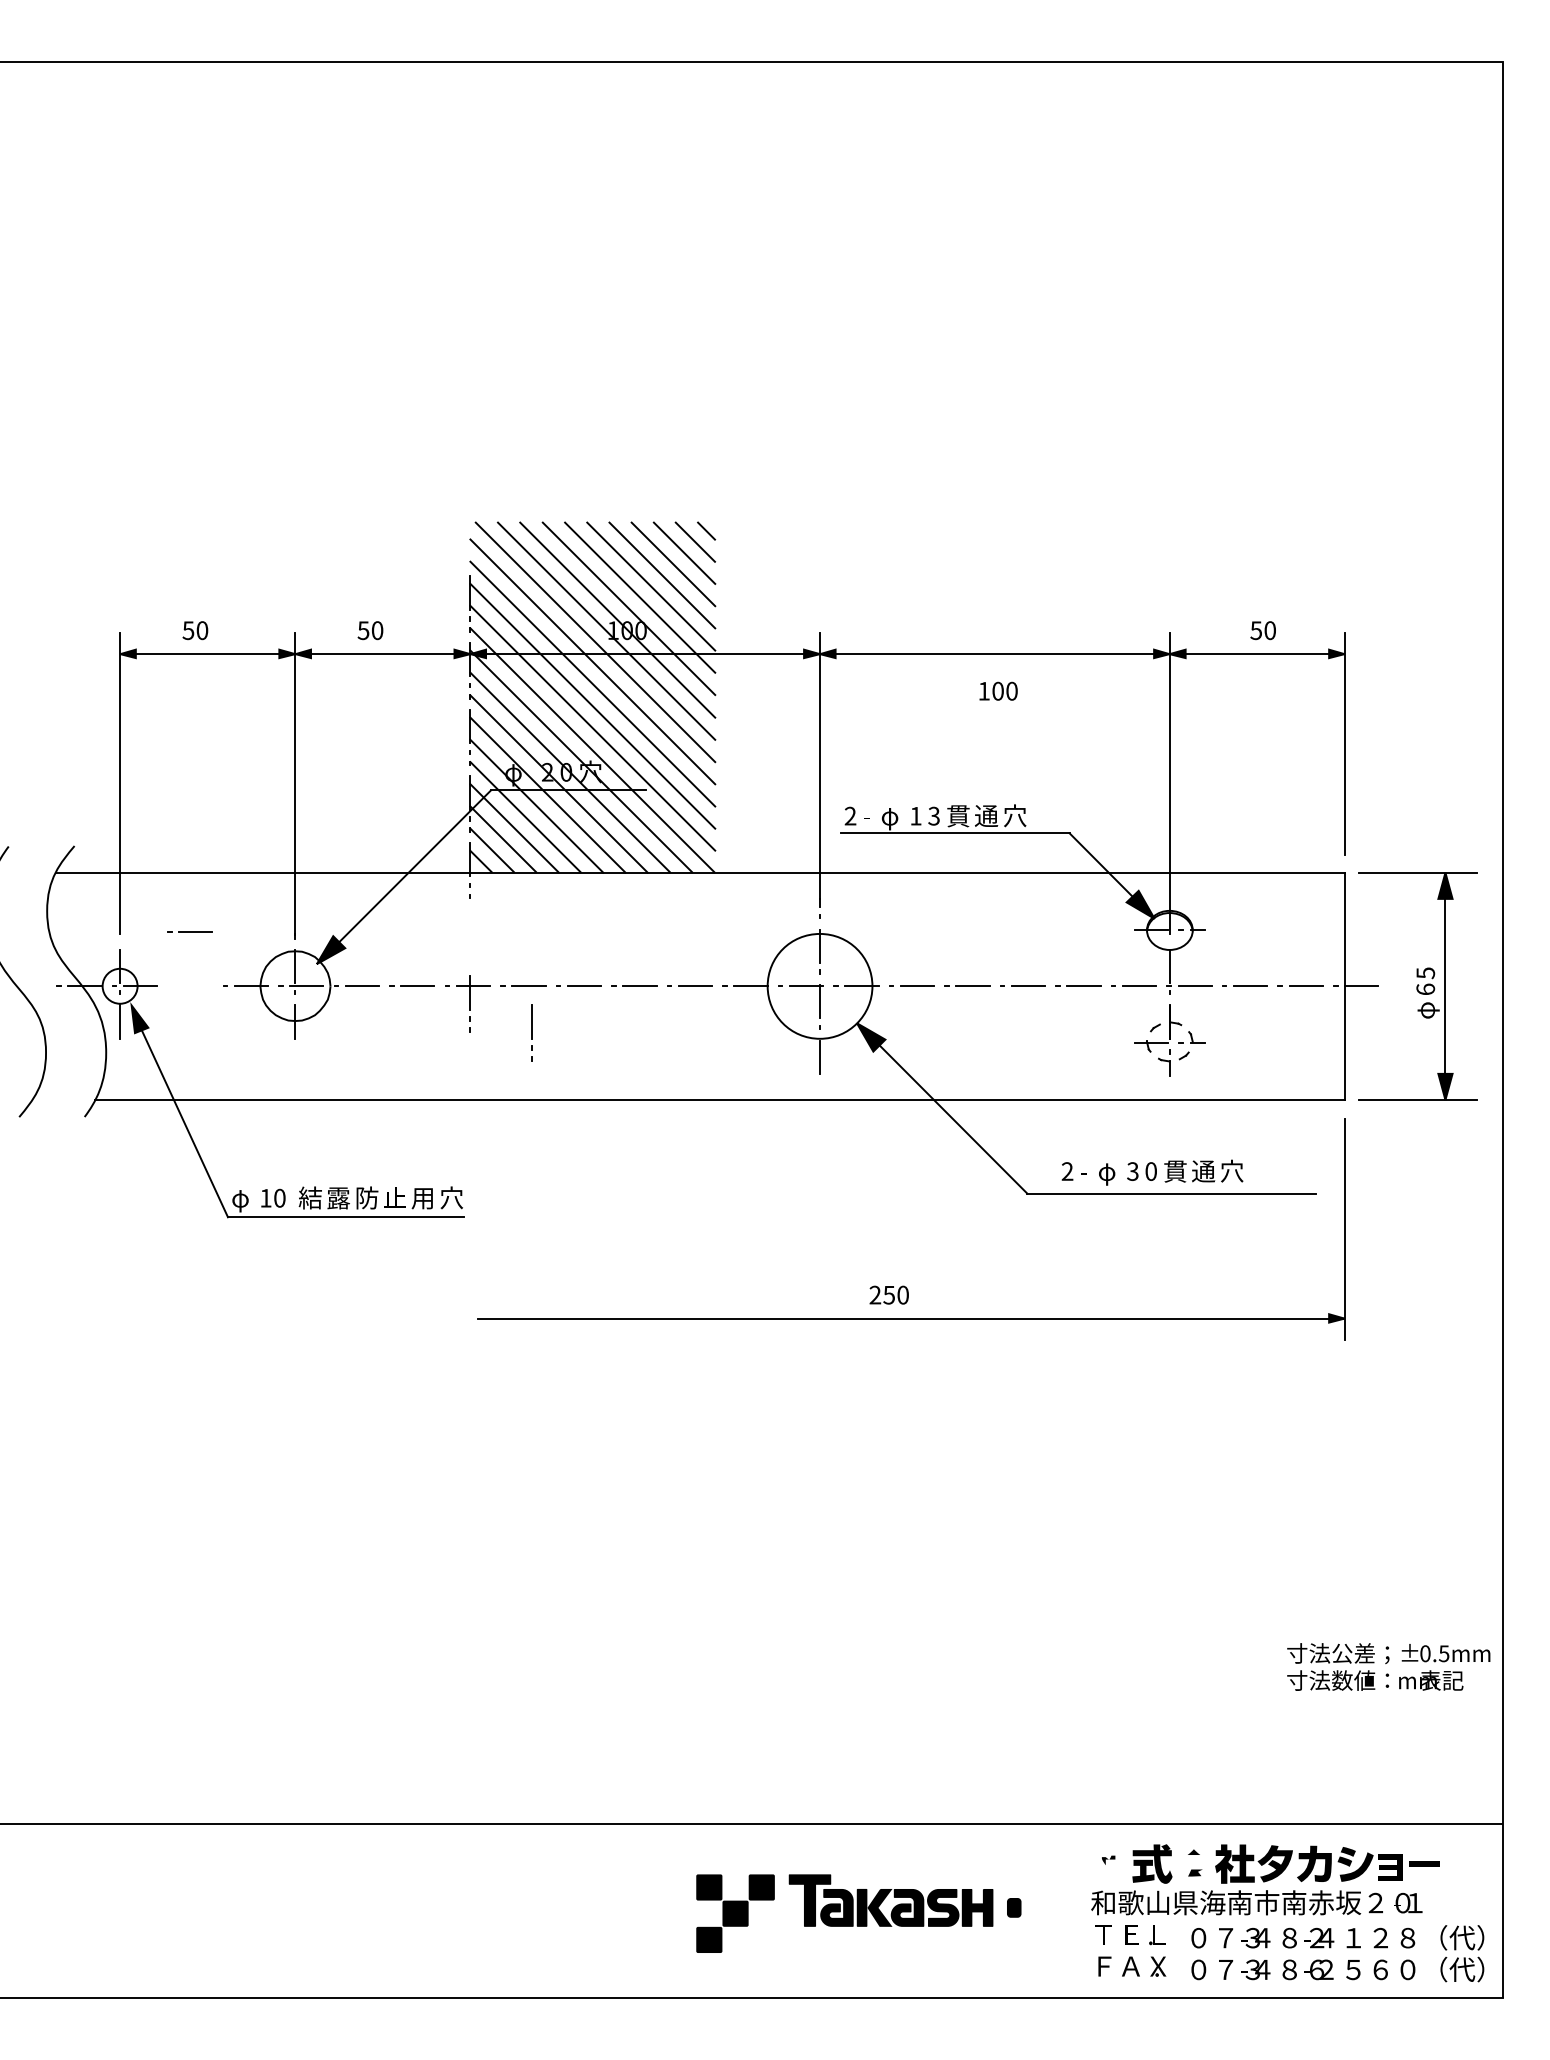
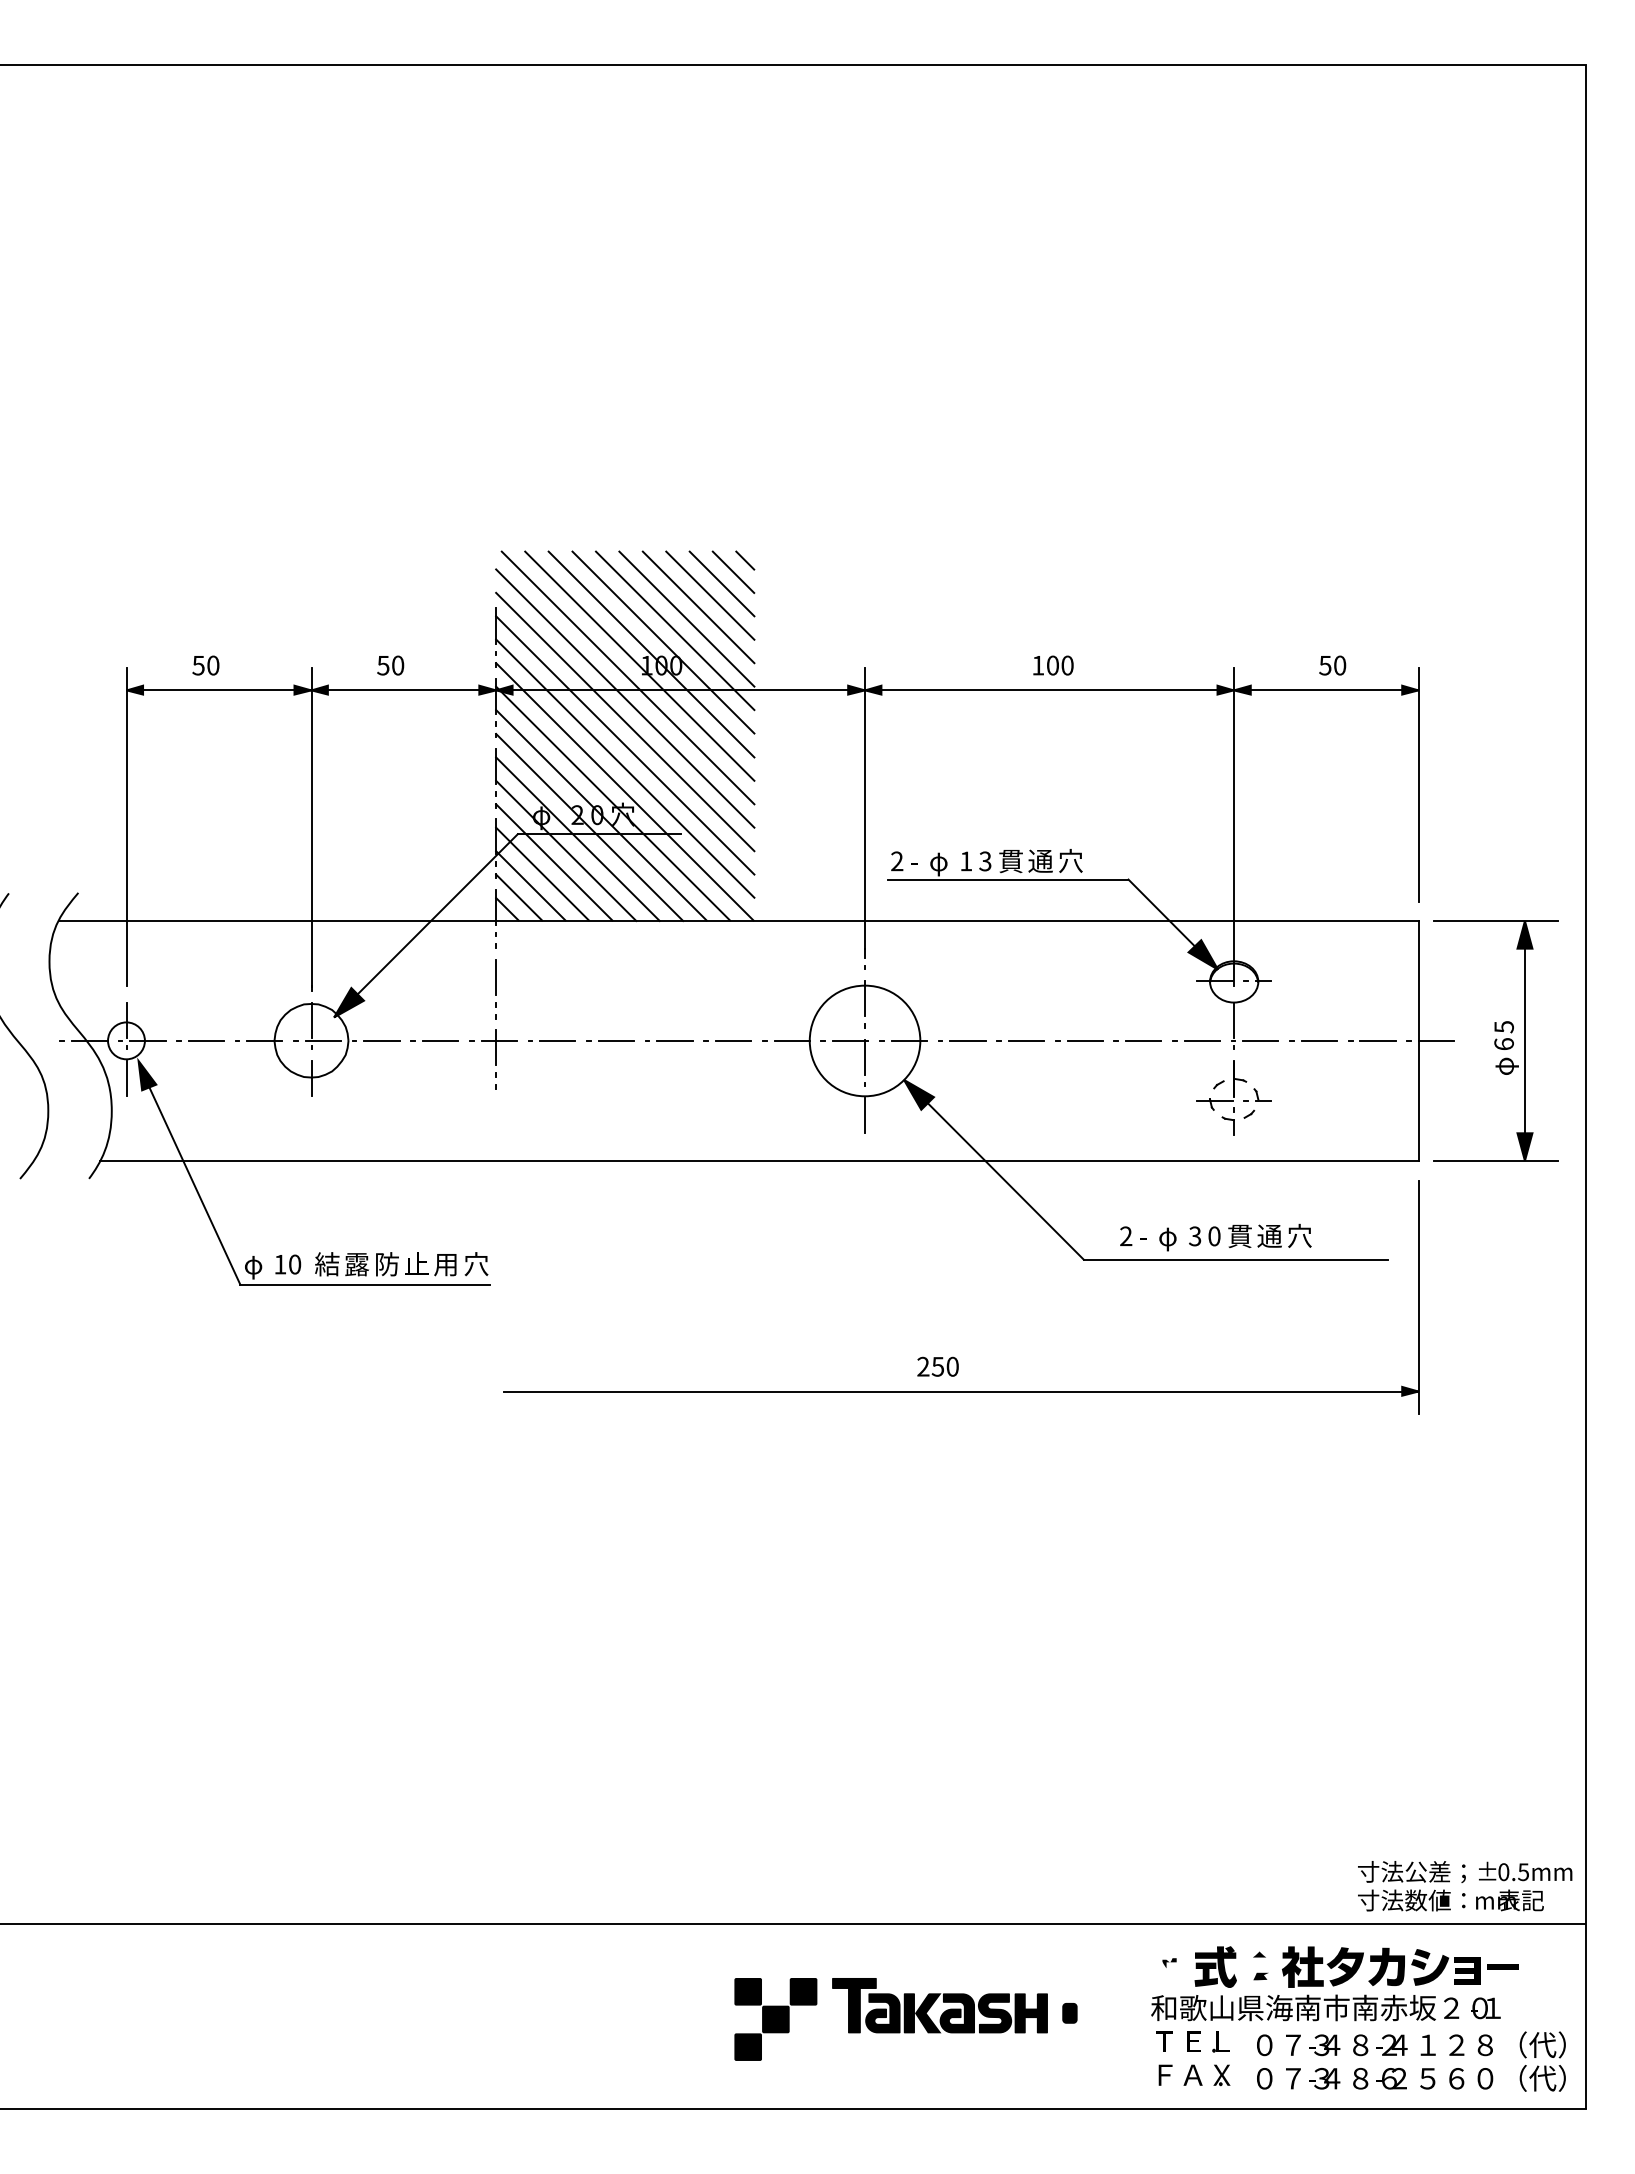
text: (998, 691) -> (1053, 665), moved
line: (190, 931) -> (200, 1040), moved
line: (531, 1033) -> (495, 989), moved
text: (1389, 1667) -> (1465, 1886), moved

